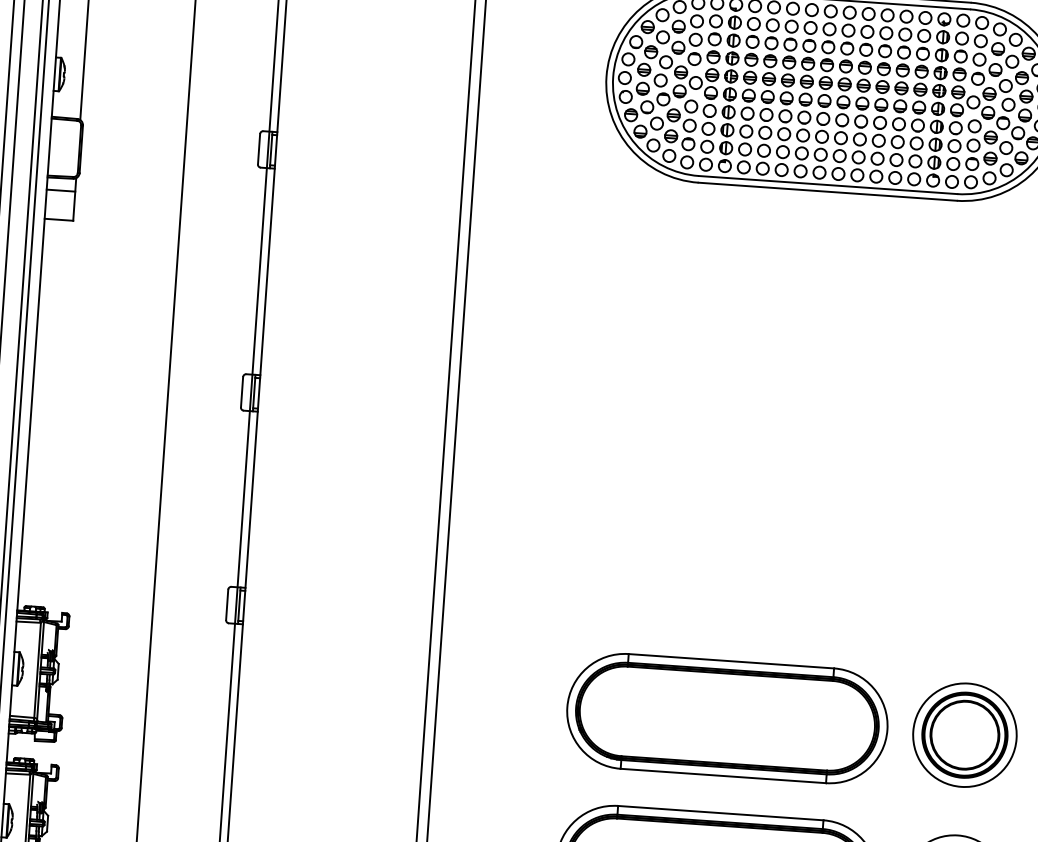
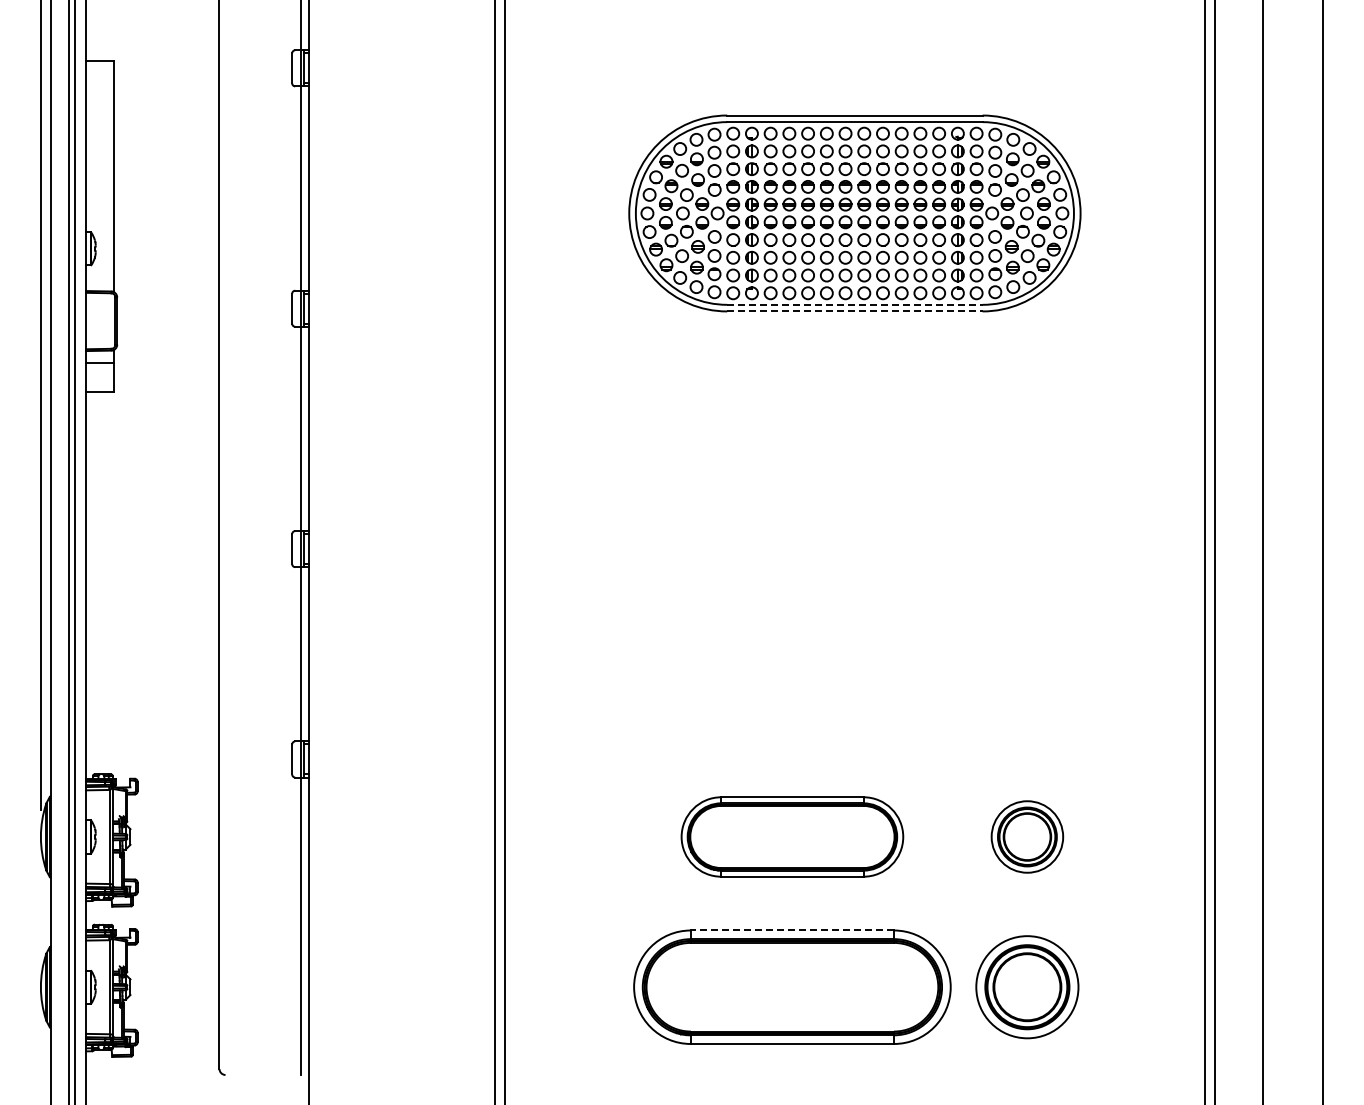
line: (827, 184) -> (854, 304), solid -> dashed
line: (827, 191) -> (854, 311), solid -> dashed
part: (727, 718) -> (792, 836), size x0.7
part: (965, 734) -> (1027, 836), size x0.7
line: (720, 813) -> (792, 930), solid -> dashed

